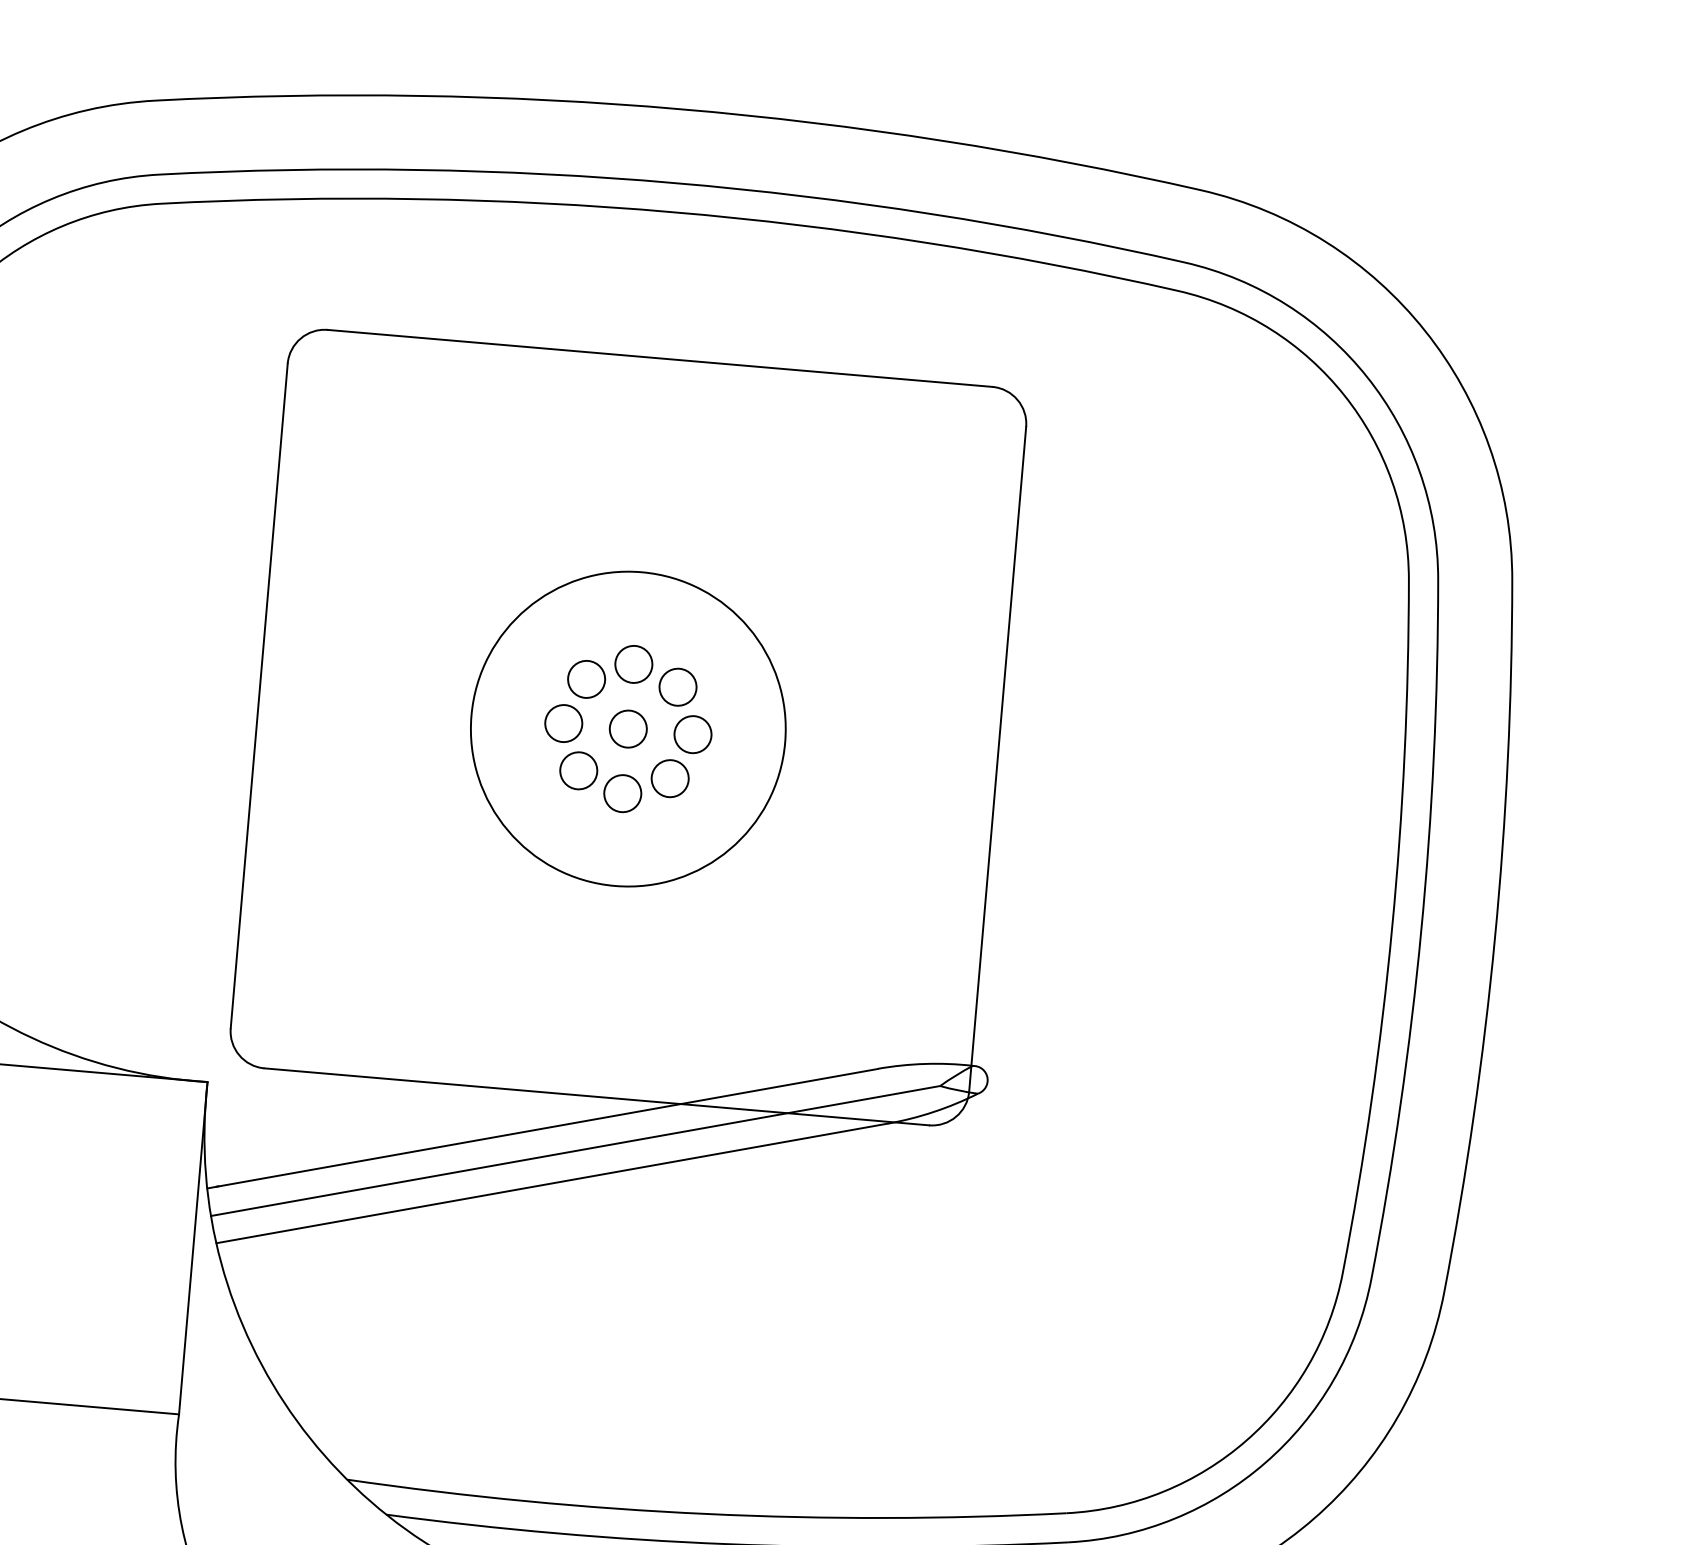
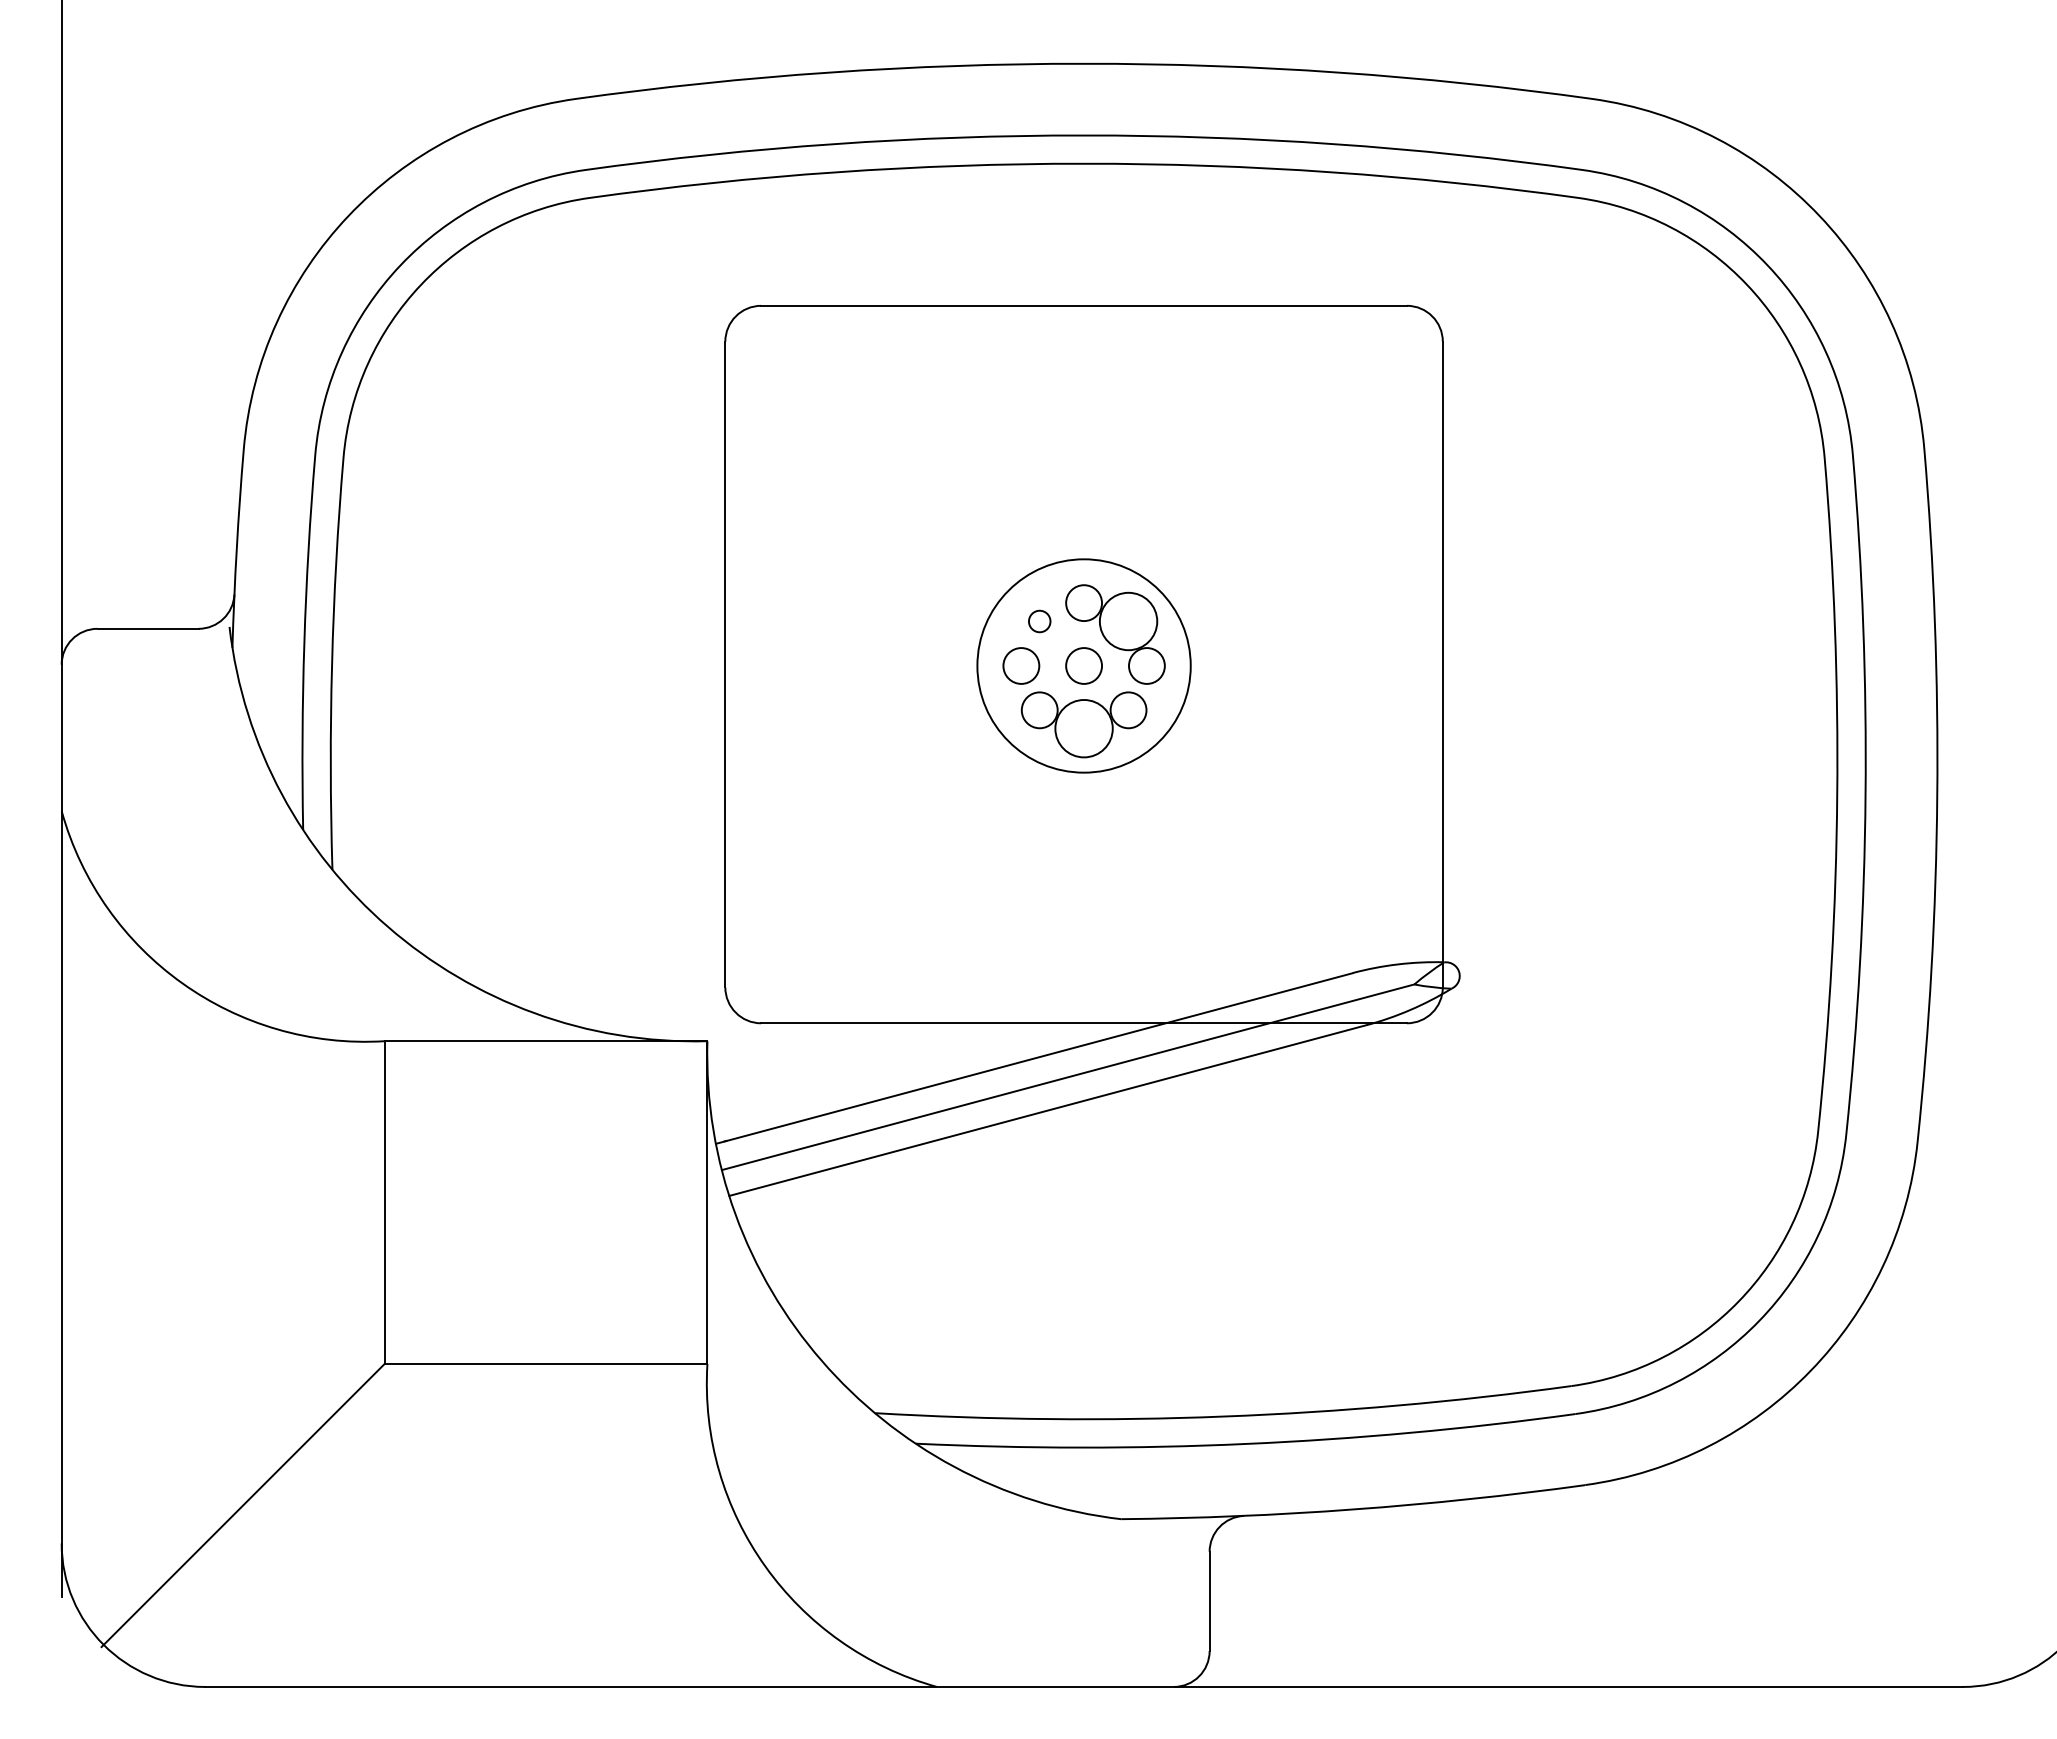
circle: (586, 679) -> (1039, 621), size x0.6
circle: (677, 687) -> (1128, 621), size x1.6
circle: (627, 728) -> (1083, 665), size x0.7
circle: (623, 793) -> (1084, 728), size x1.6

